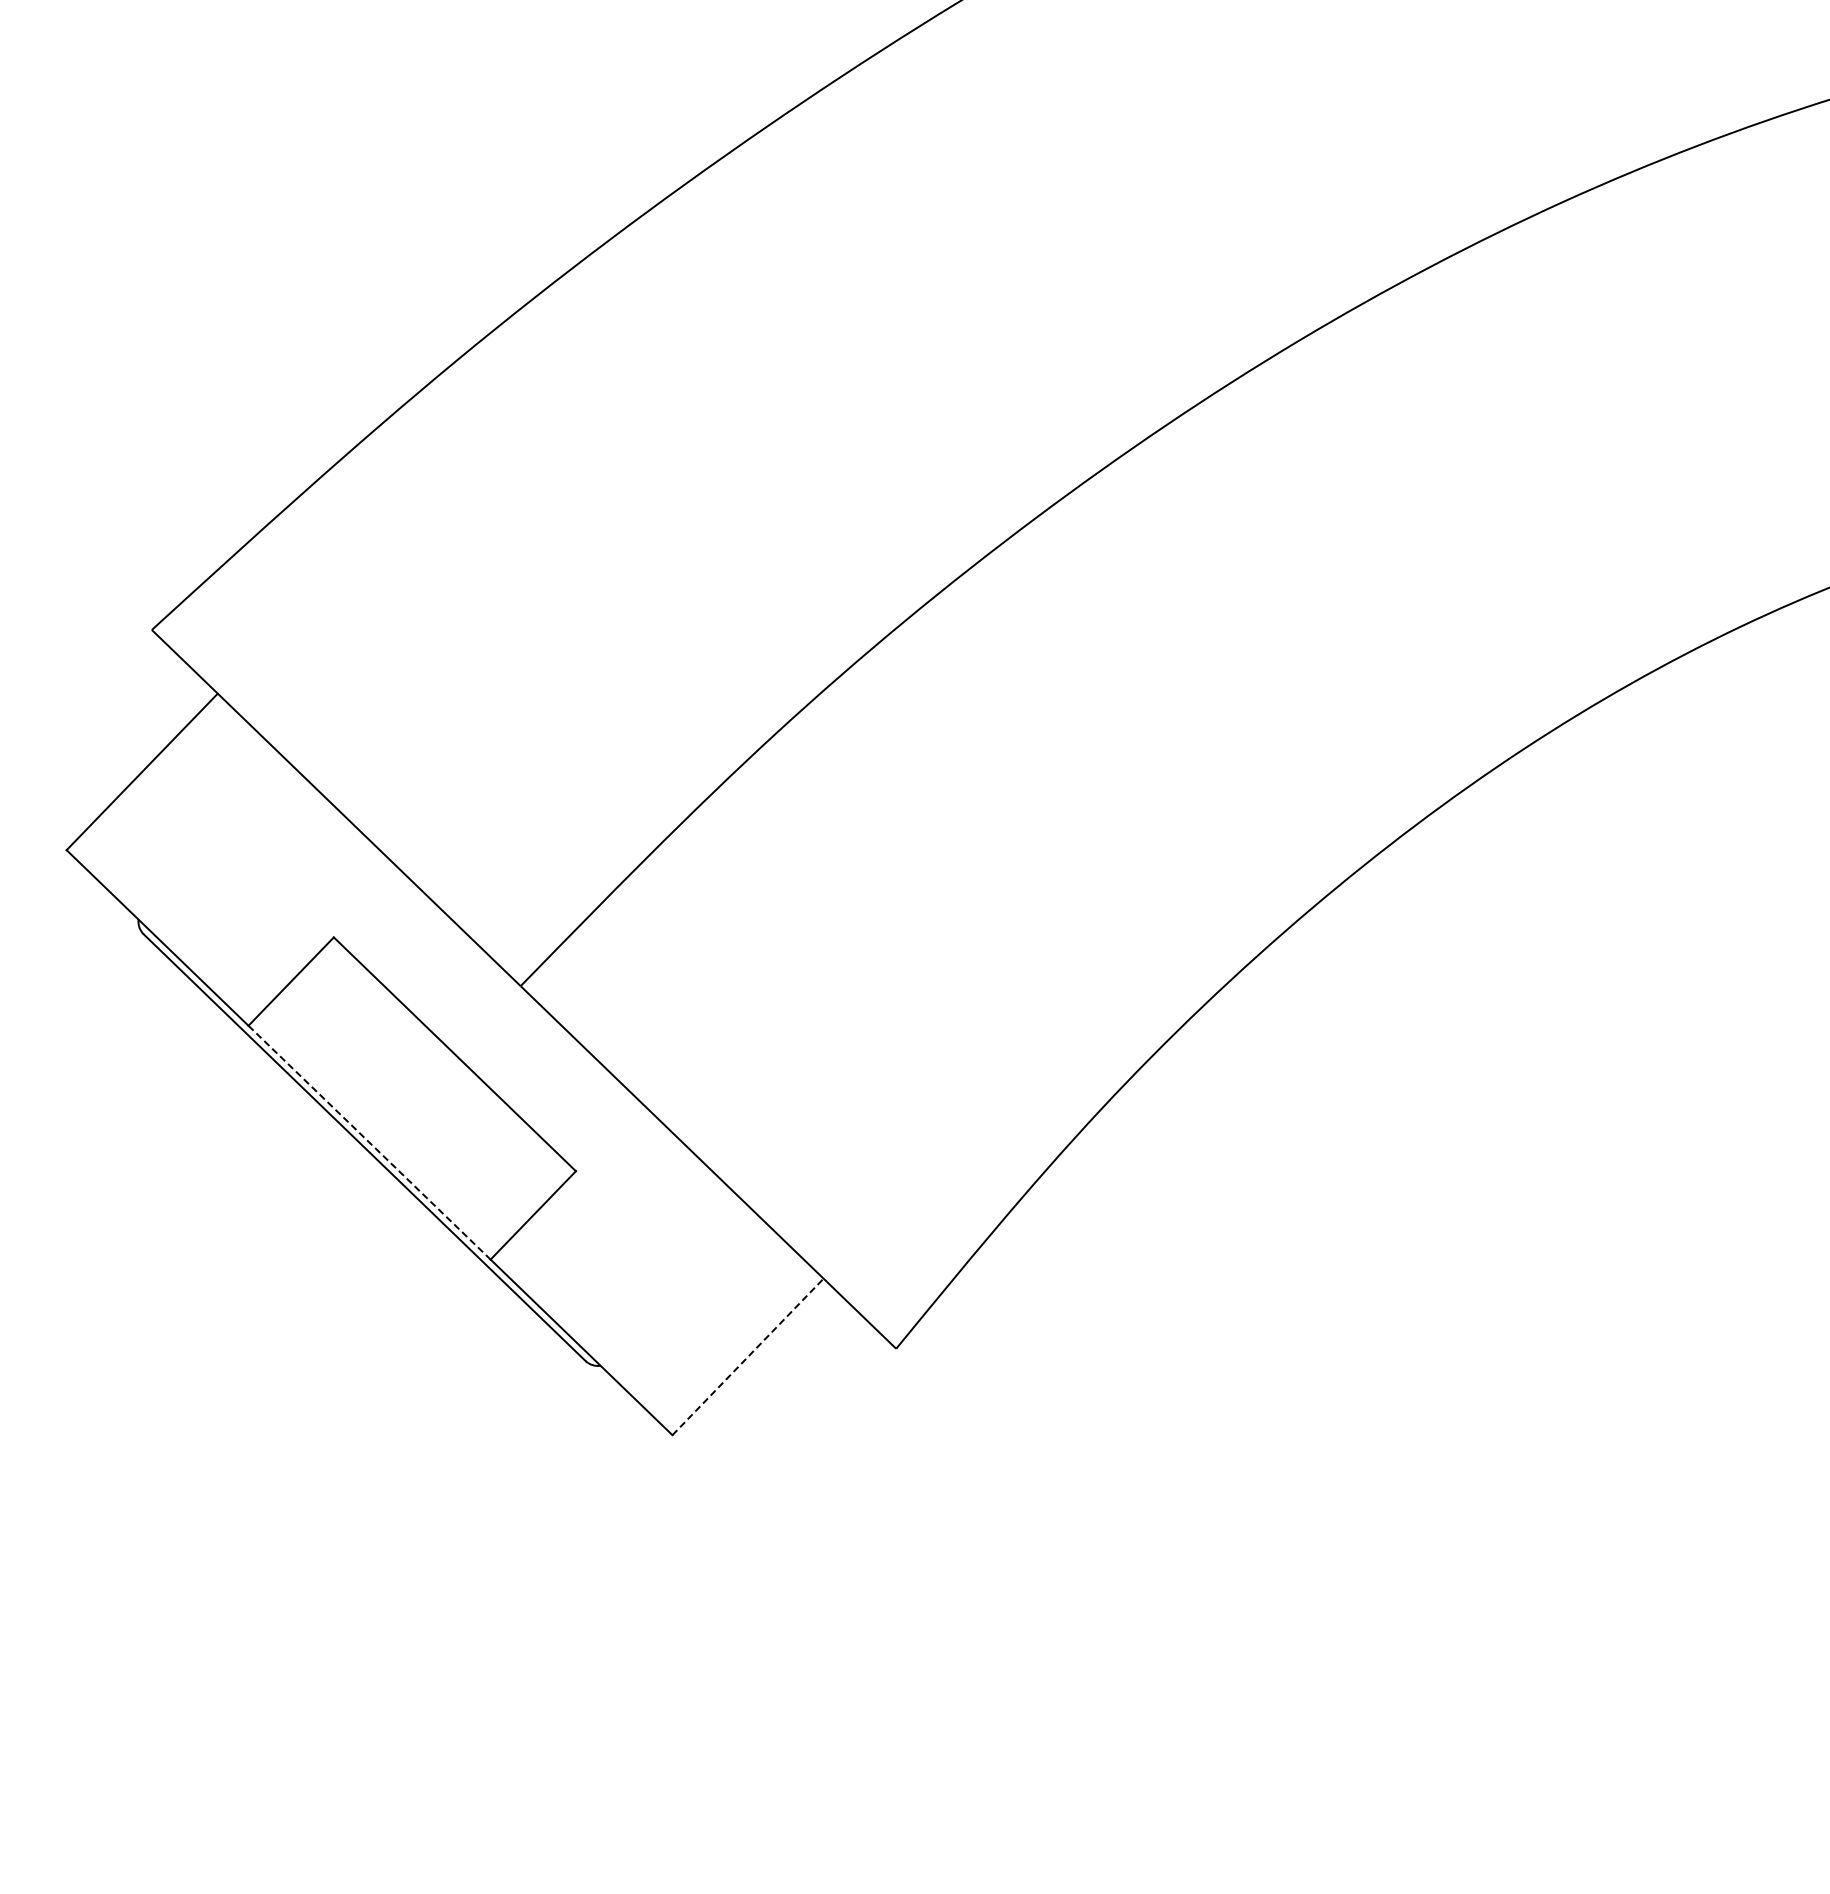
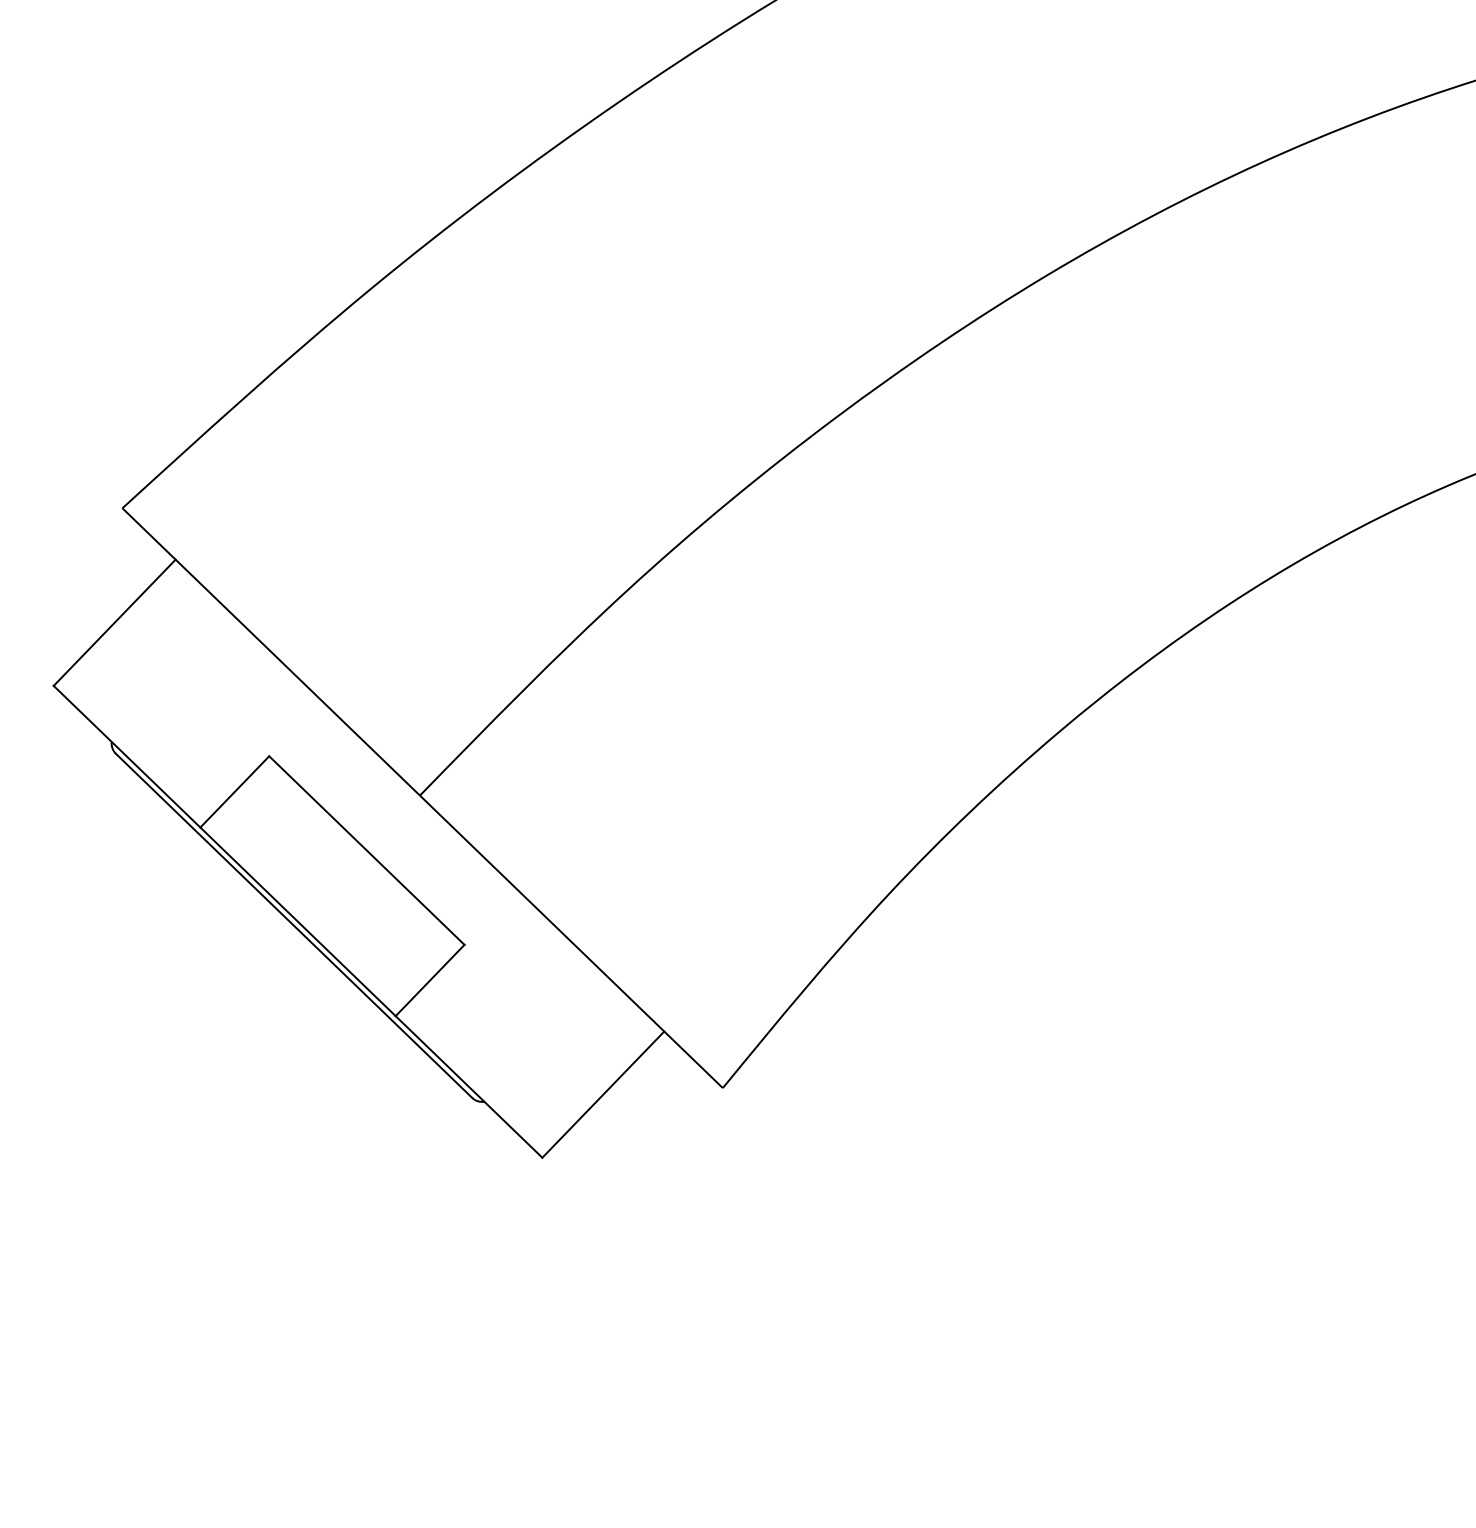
line: (369, 1143) -> (297, 922), dashed -> solid
line: (748, 1356) -> (603, 1094), dashed -> solid

